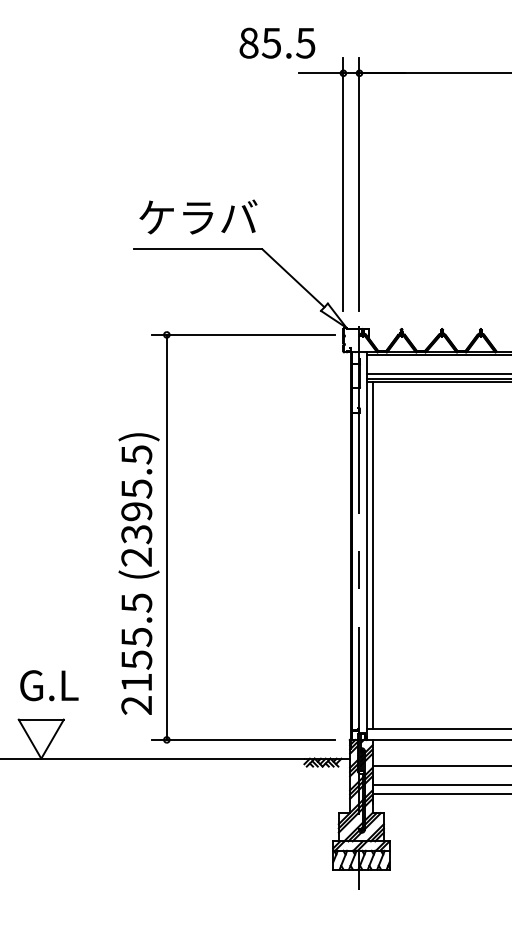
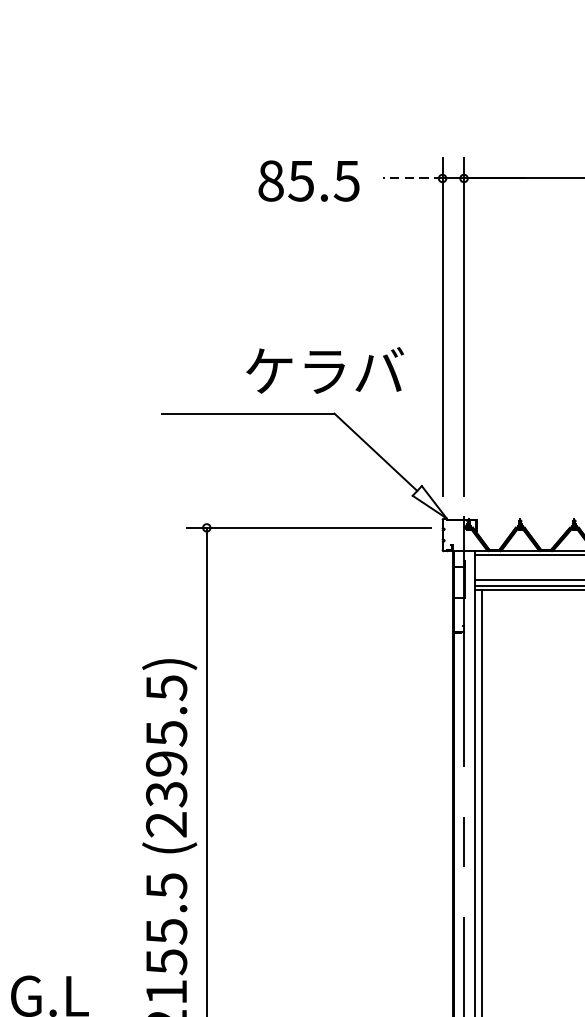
text: (277, 42) -> (309, 180), moved
line: (321, 73) -> (413, 178), solid -> dashed
text: (198, 216) -> (325, 369), moved

